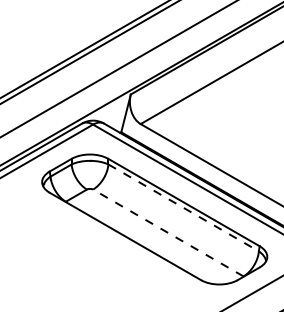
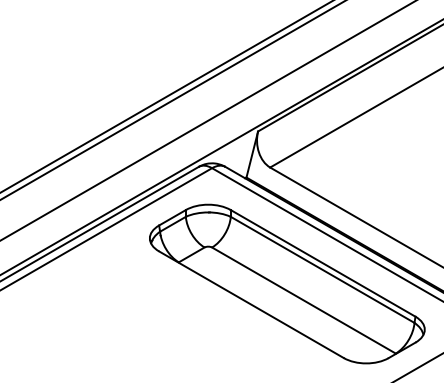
line: (184, 208) -> (323, 270), dashed -> solid
line: (167, 232) -> (303, 300), dashed -> solid

